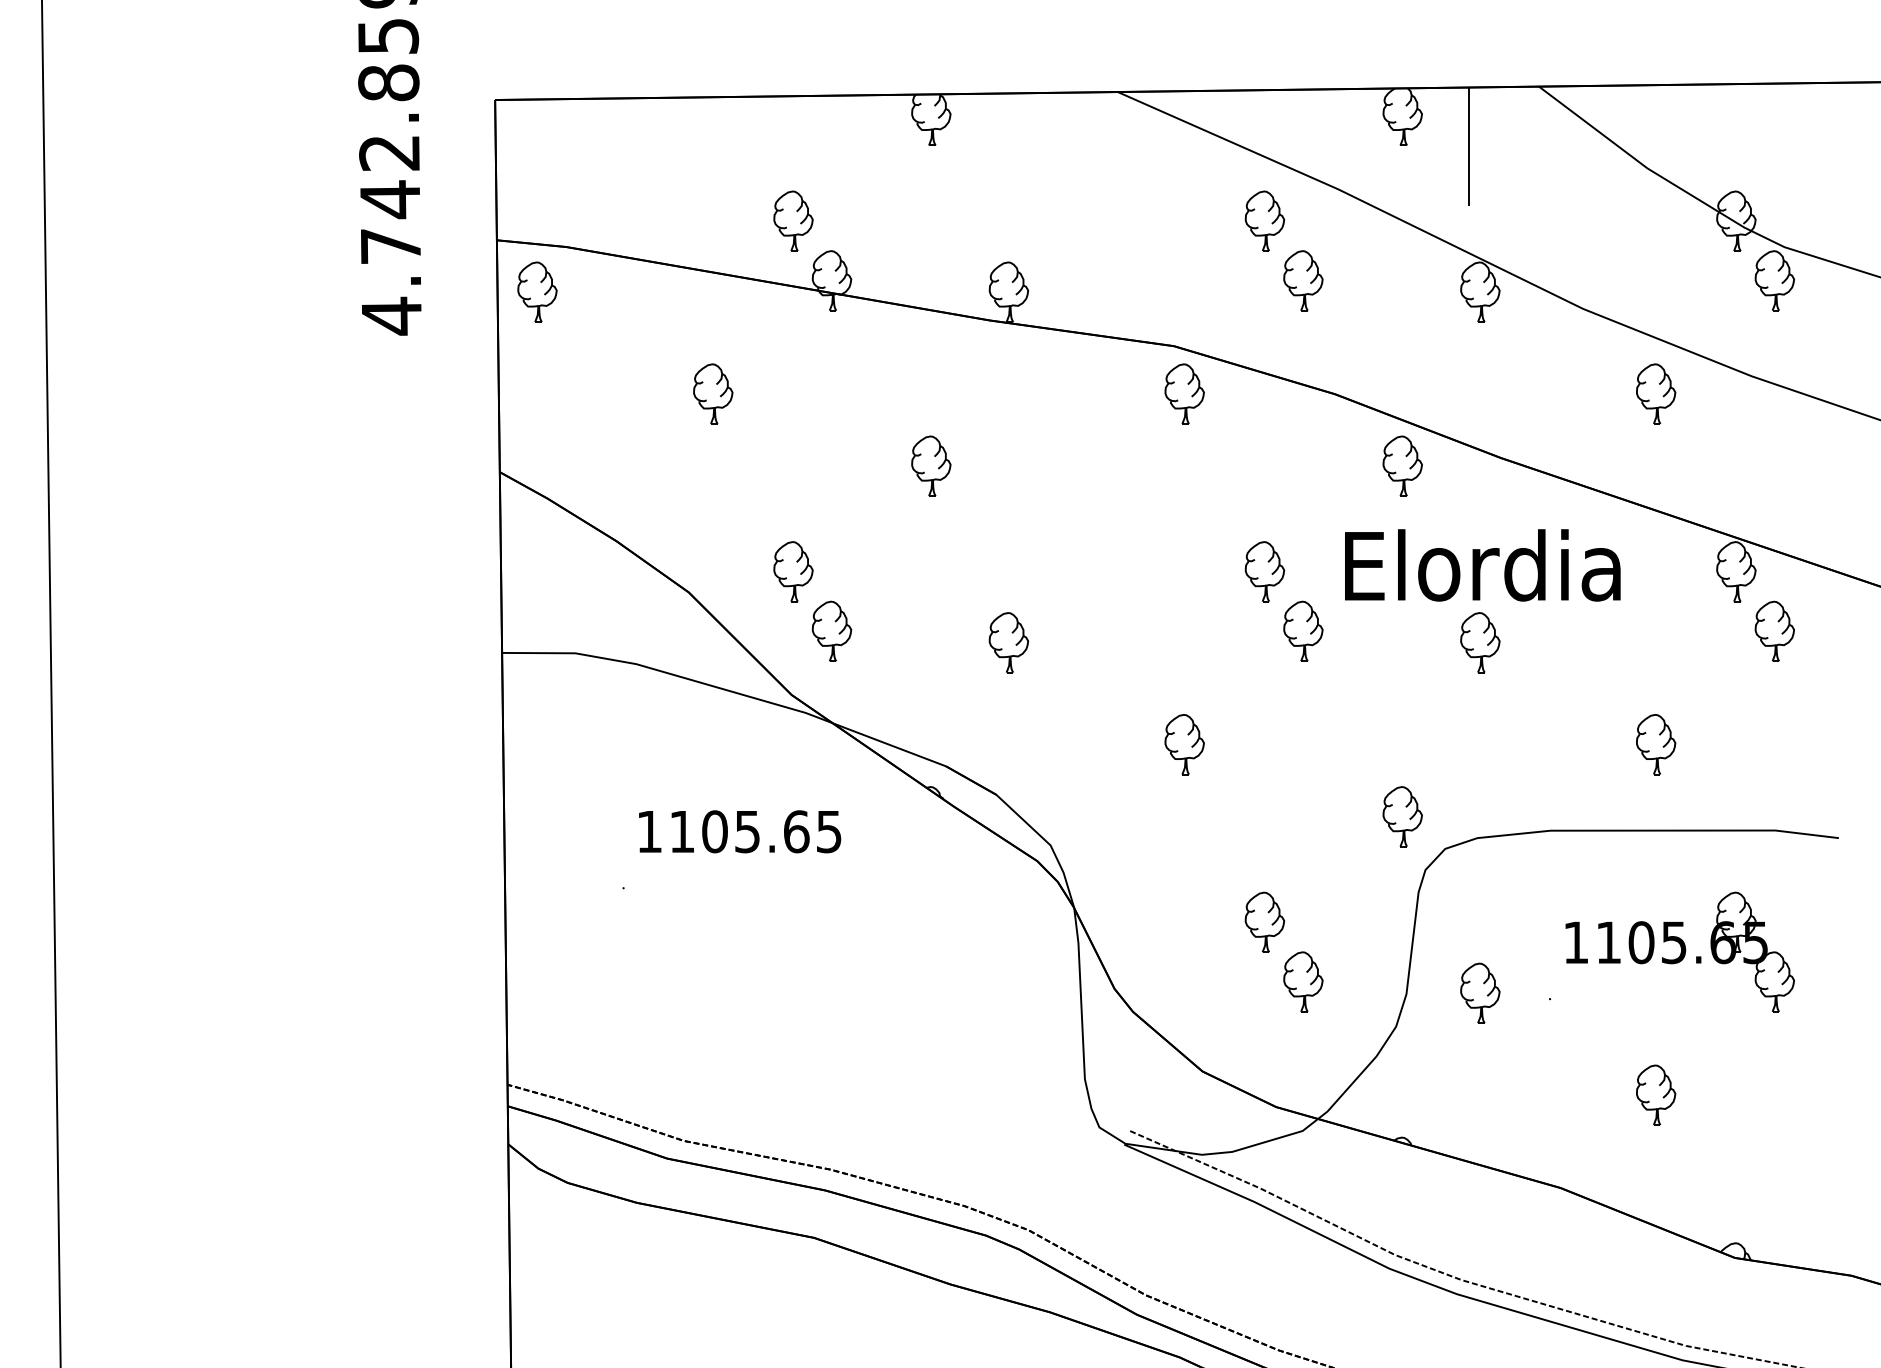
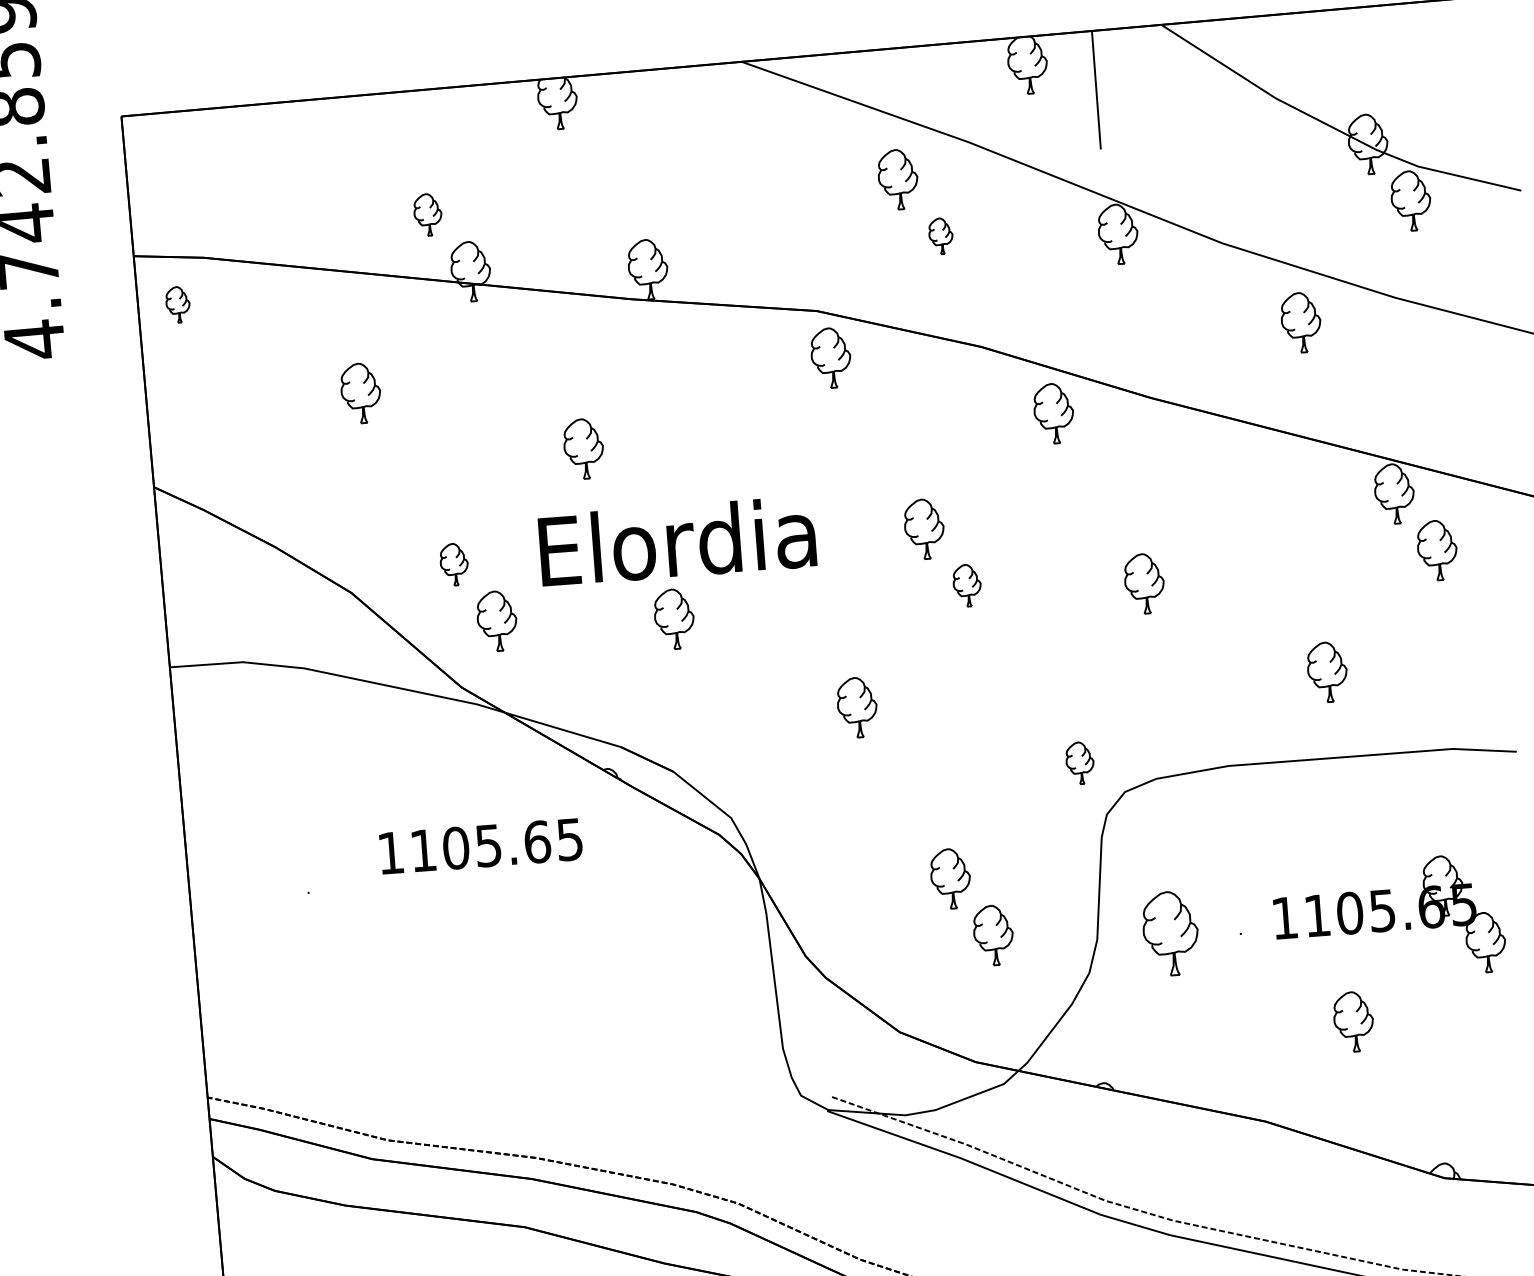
part: (793, 220) -> (428, 214), size x0.7
part: (1303, 280) -> (941, 235), size x0.6
part: (537, 291) -> (178, 304), size x0.6
text: (1482, 565) -> (677, 541), moved
part: (793, 571) -> (454, 564), size x0.7
part: (1303, 630) -> (967, 584), size x0.7
part: (1402, 816) -> (1079, 762), size x0.7
text: (740, 831) -> (481, 846), moved
part: (1679, 951) -> (1388, 919), moved
part: (1480, 992) -> (1170, 932), size x1.4

